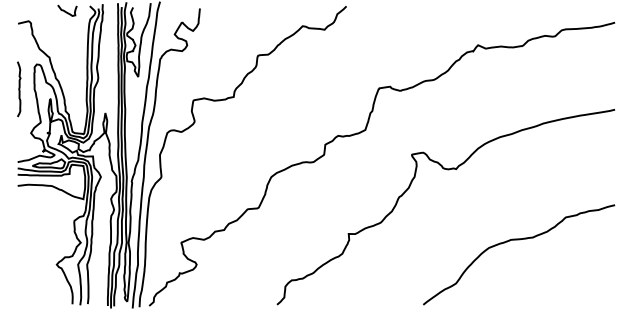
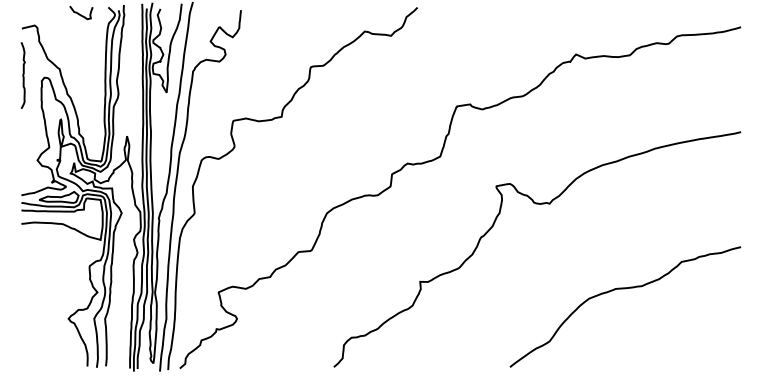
curve: (18, 89) -> (22, 75), moved

